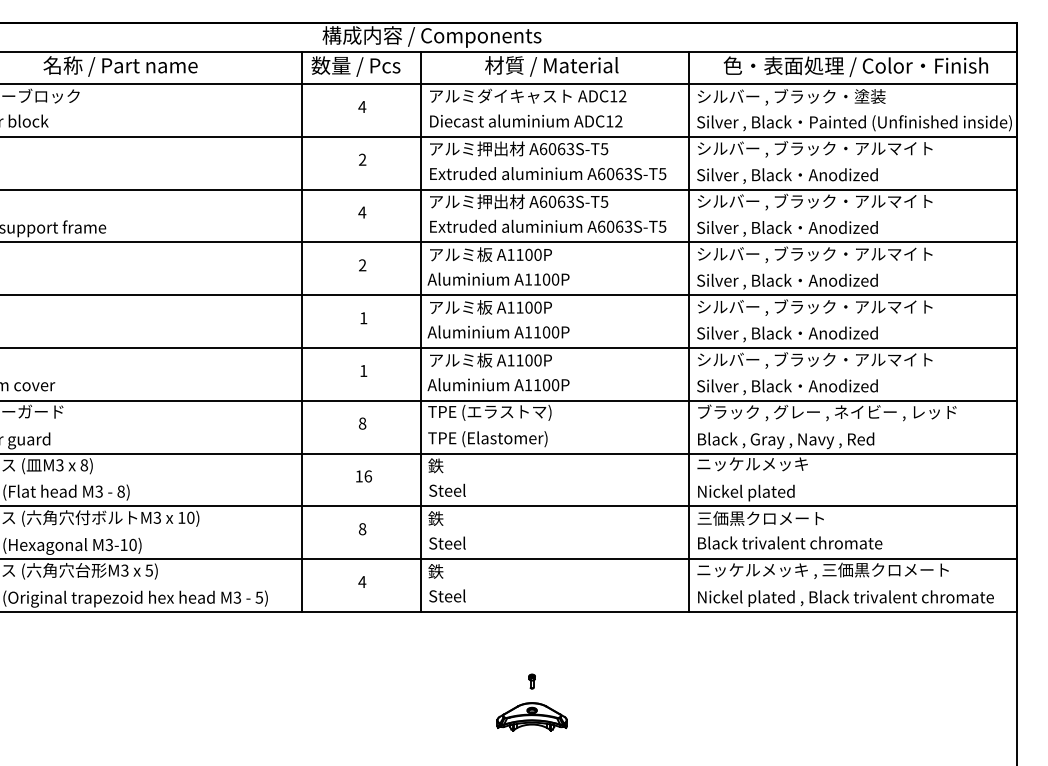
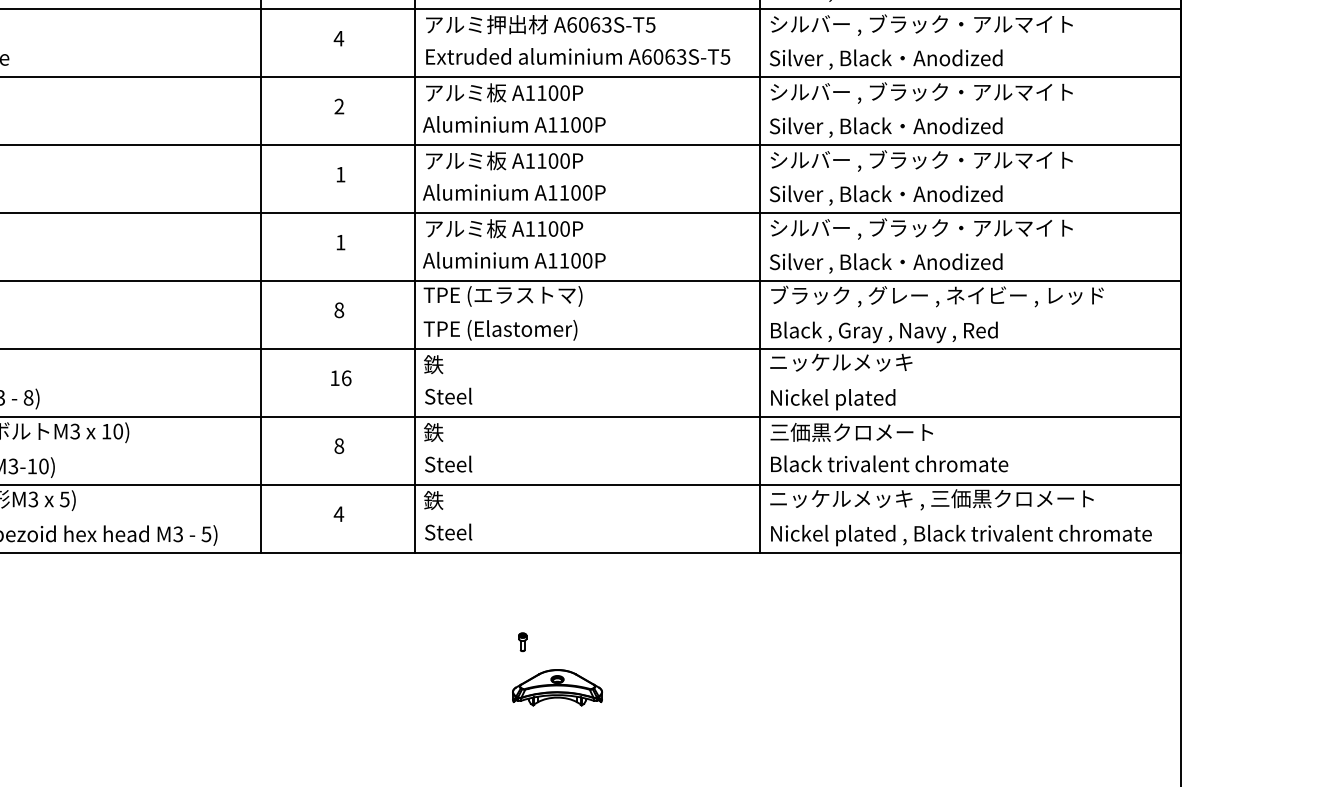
part: (531, 681) -> (521, 642), moved

